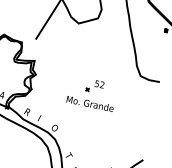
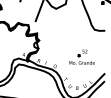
part: (91, 92) -> (81, 56), moved

